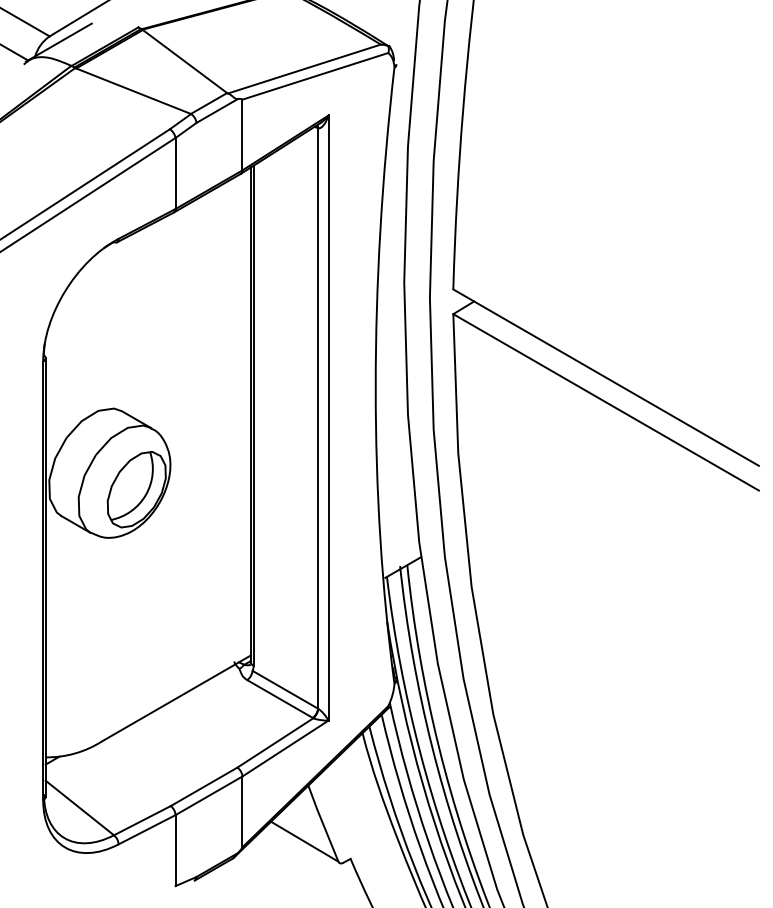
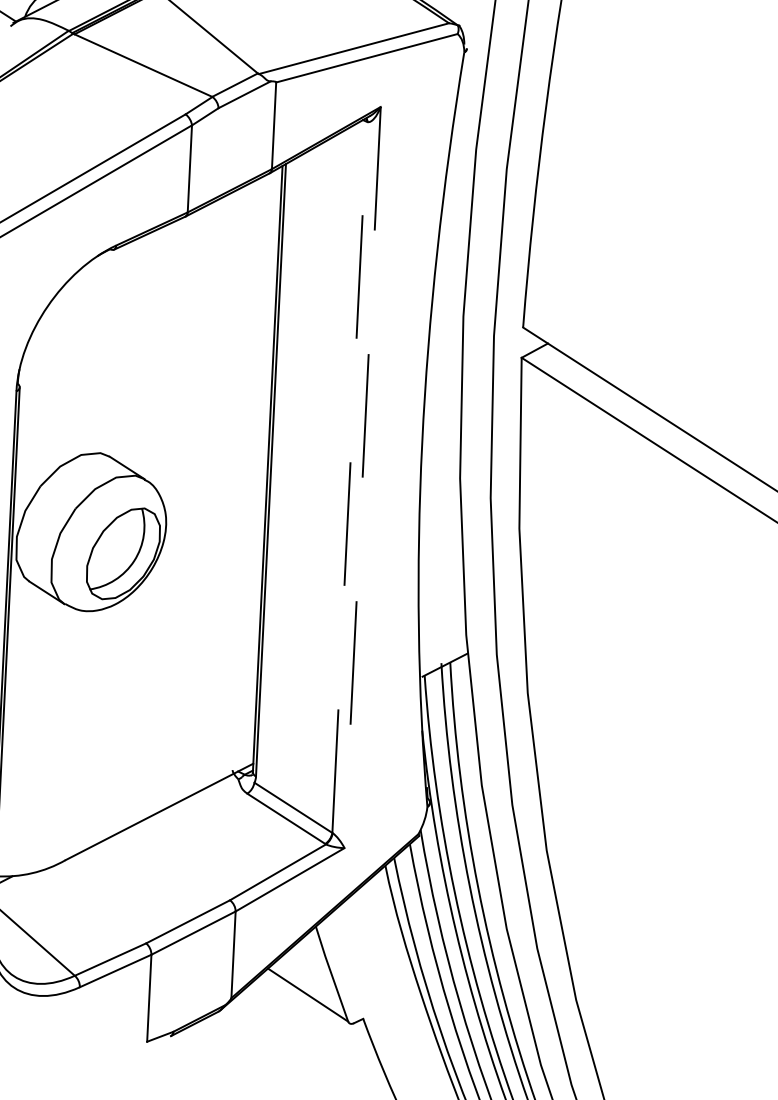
line: (318, 417) -> (350, 476), solid -> dashed
line: (328, 418) -> (362, 478), solid -> dashed

